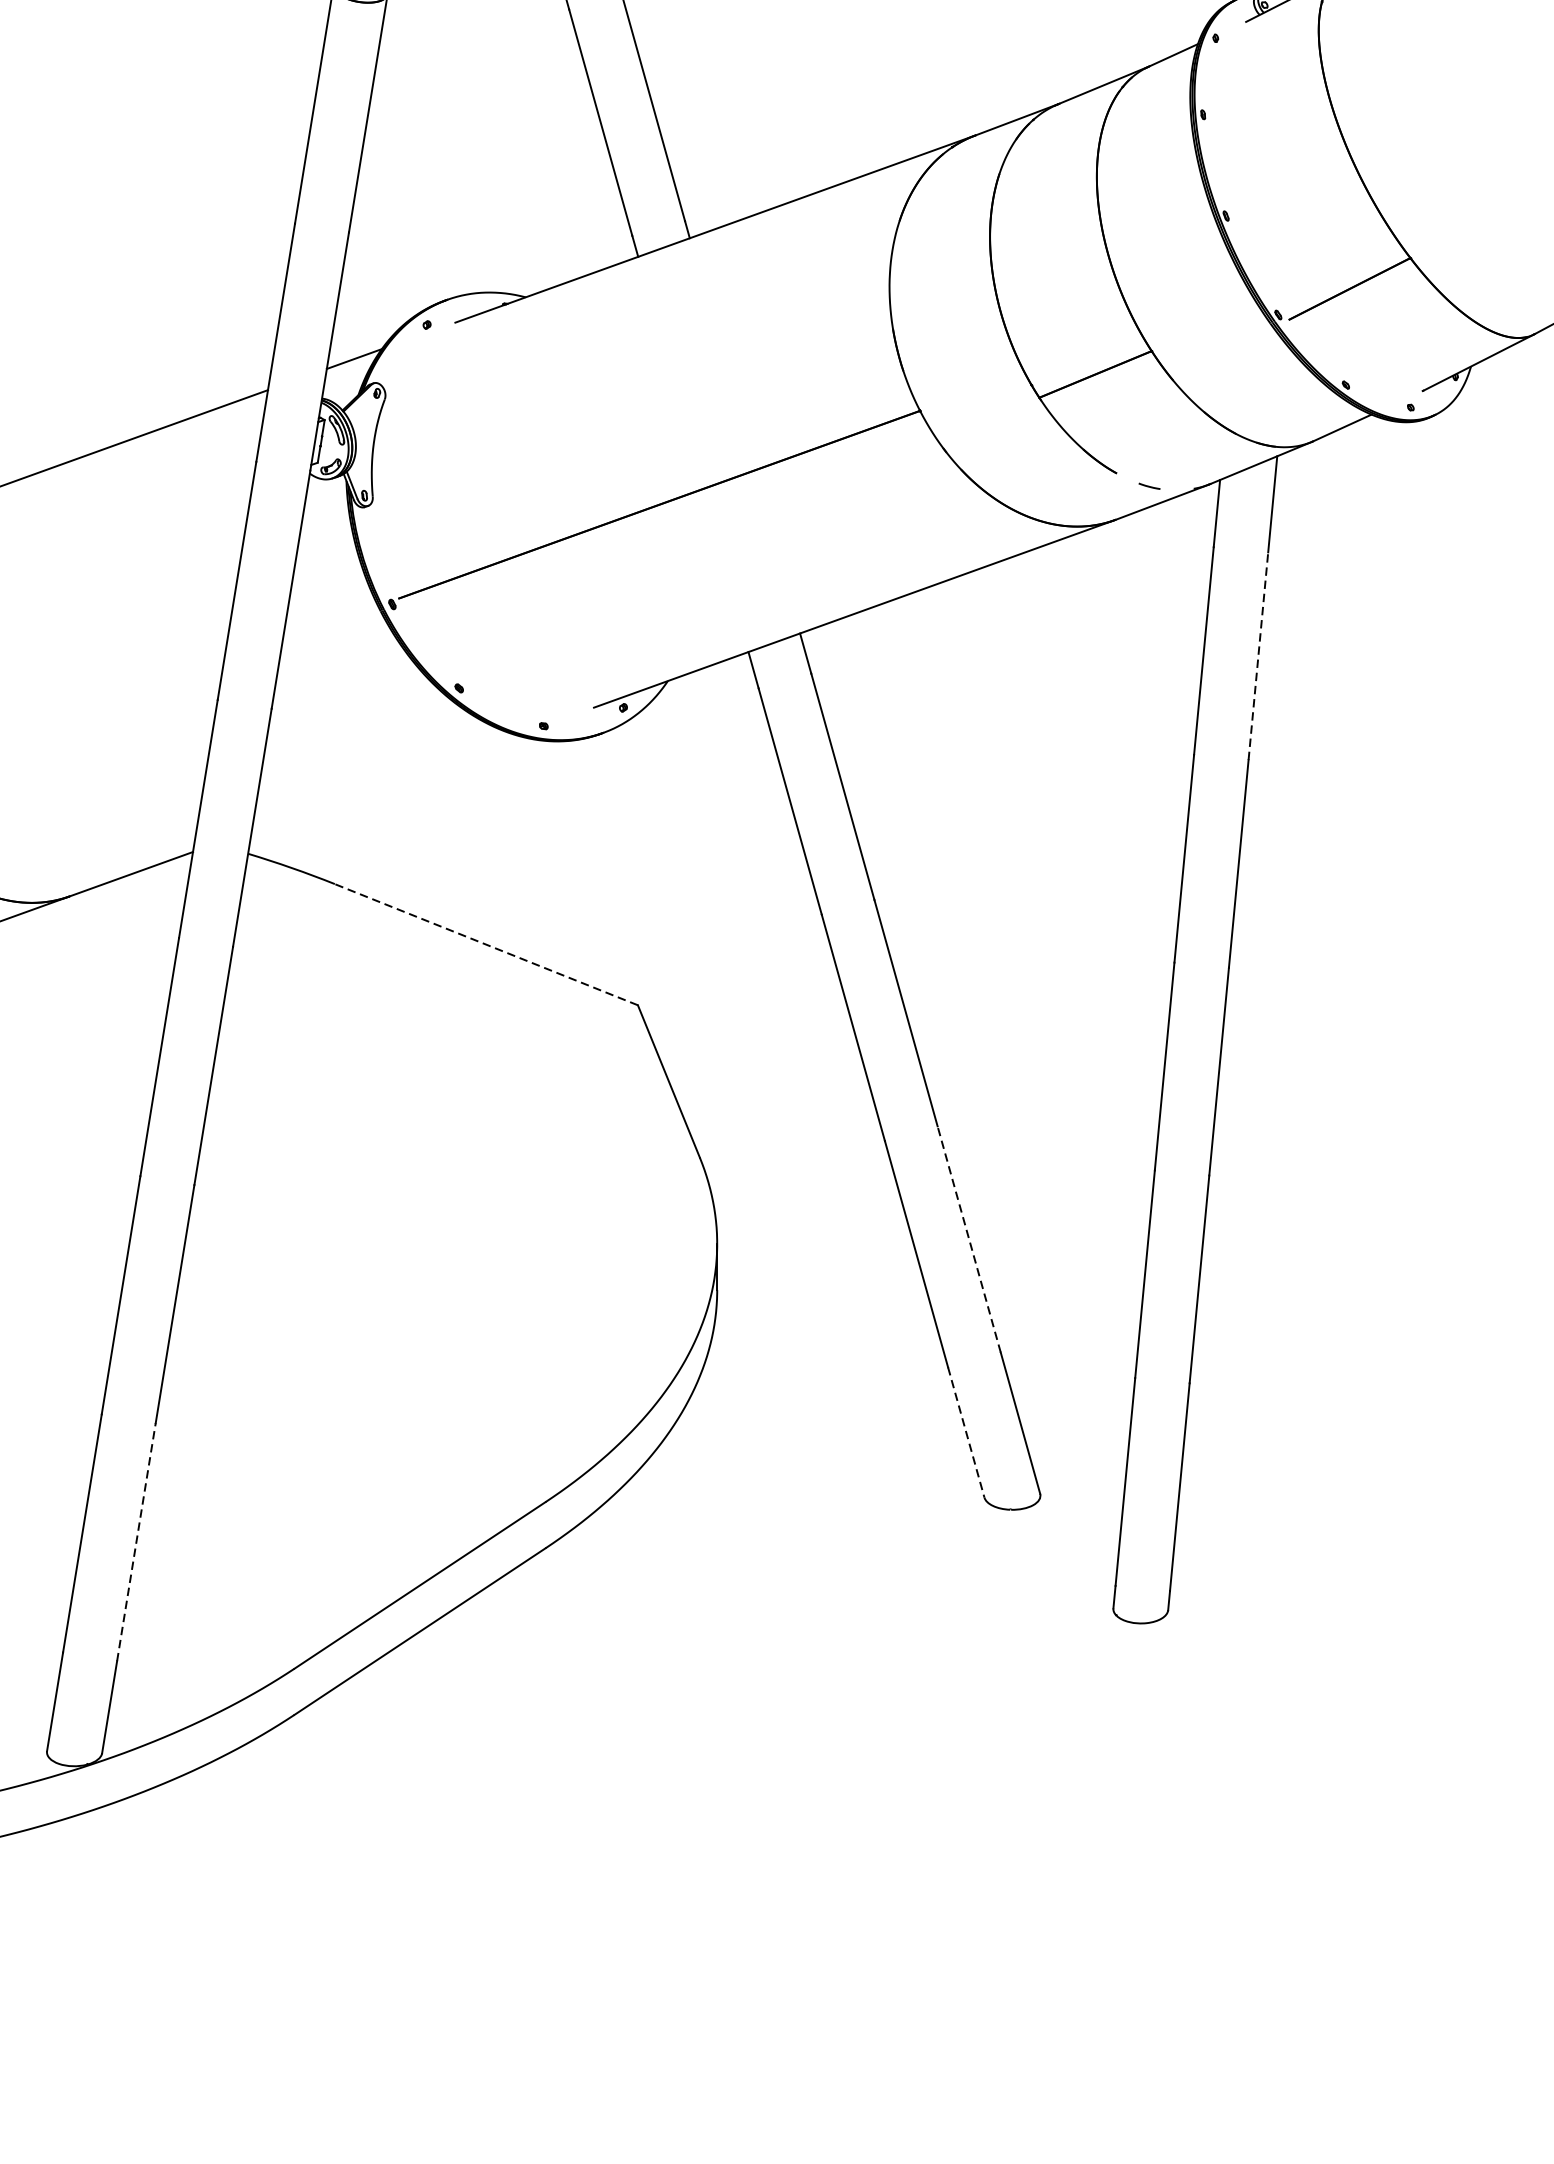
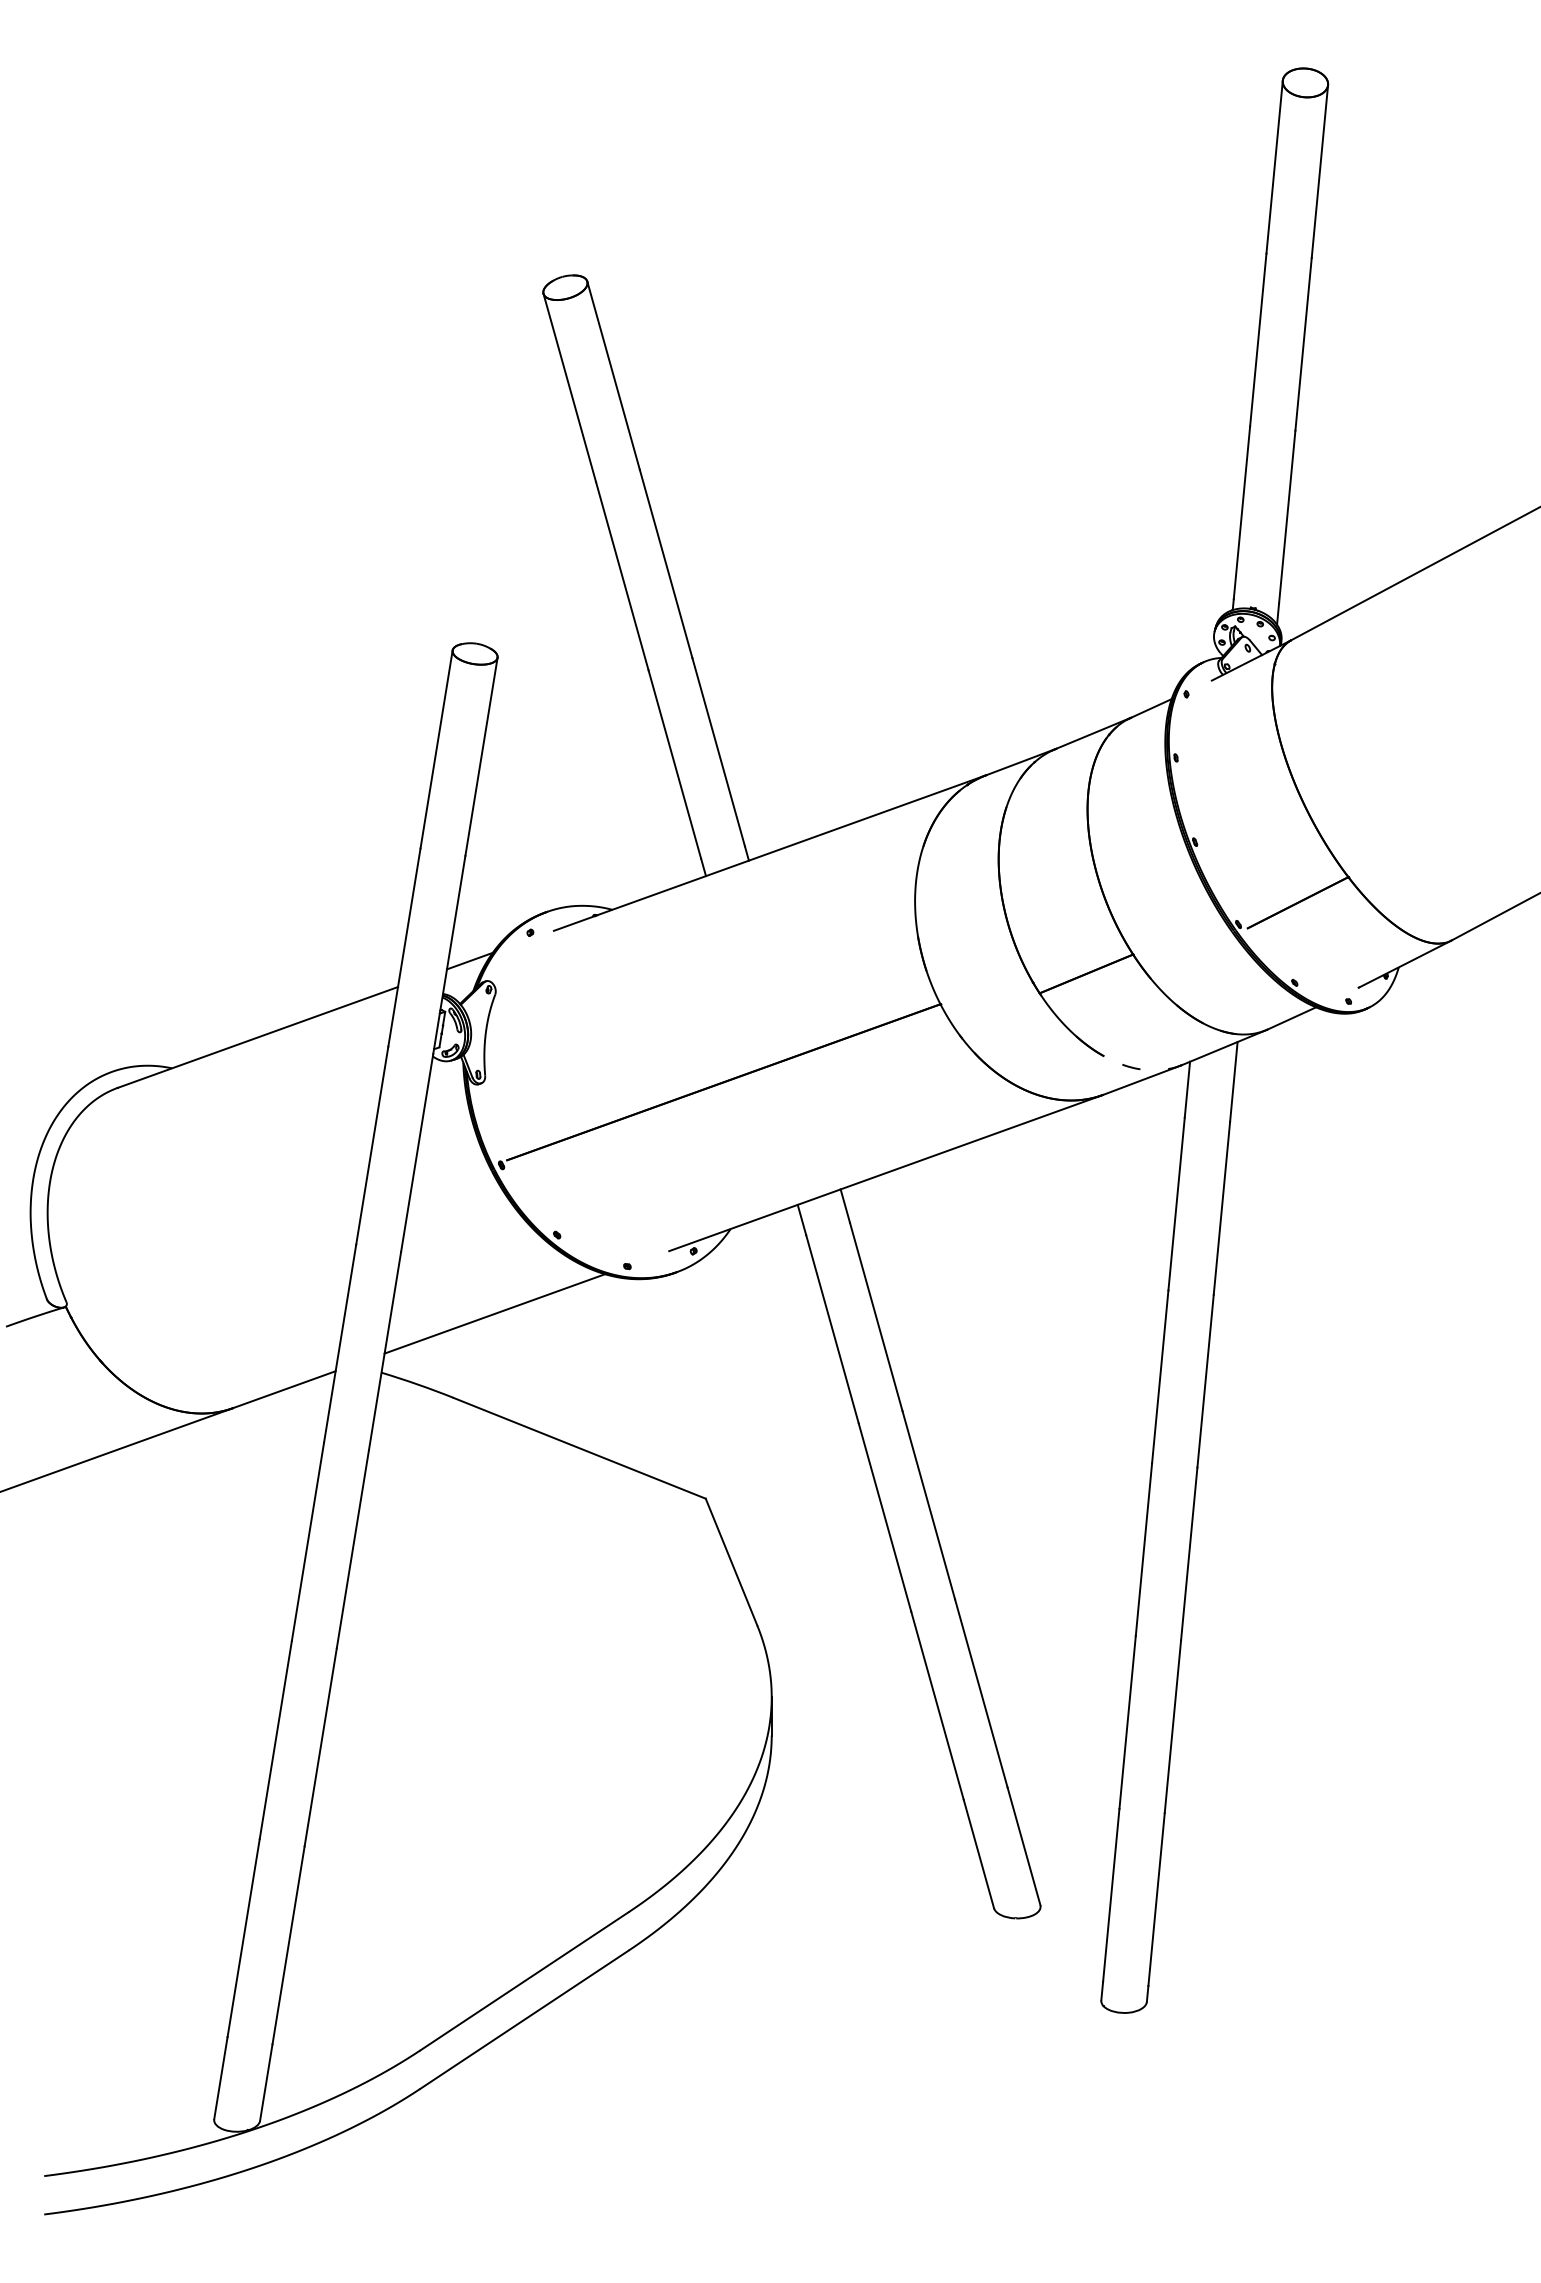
line: (1257, 656) -> (1221, 1208), dashed -> solid
line: (383, 782) -> (494, 1313), added
line: (486, 944) -> (579, 1448), dashed -> solid
line: (969, 1239) -> (981, 1693), dashed -> solid
line: (966, 1432) -> (979, 1854), dashed -> solid
line: (136, 1541) -> (288, 1944), dashed -> solid

